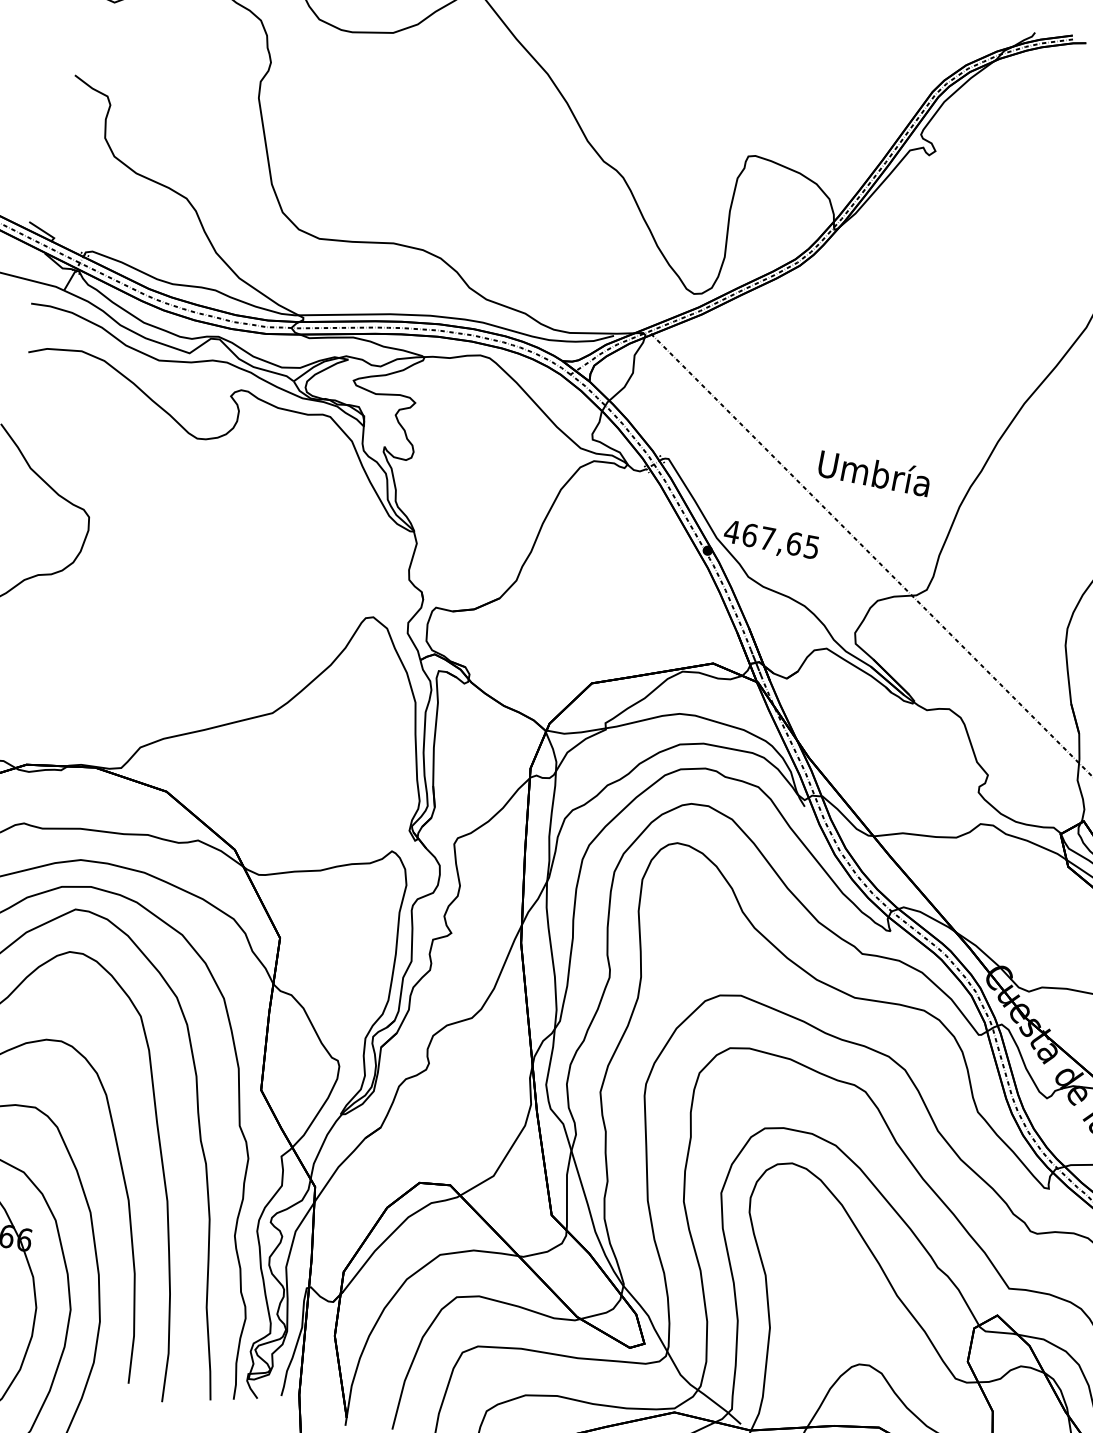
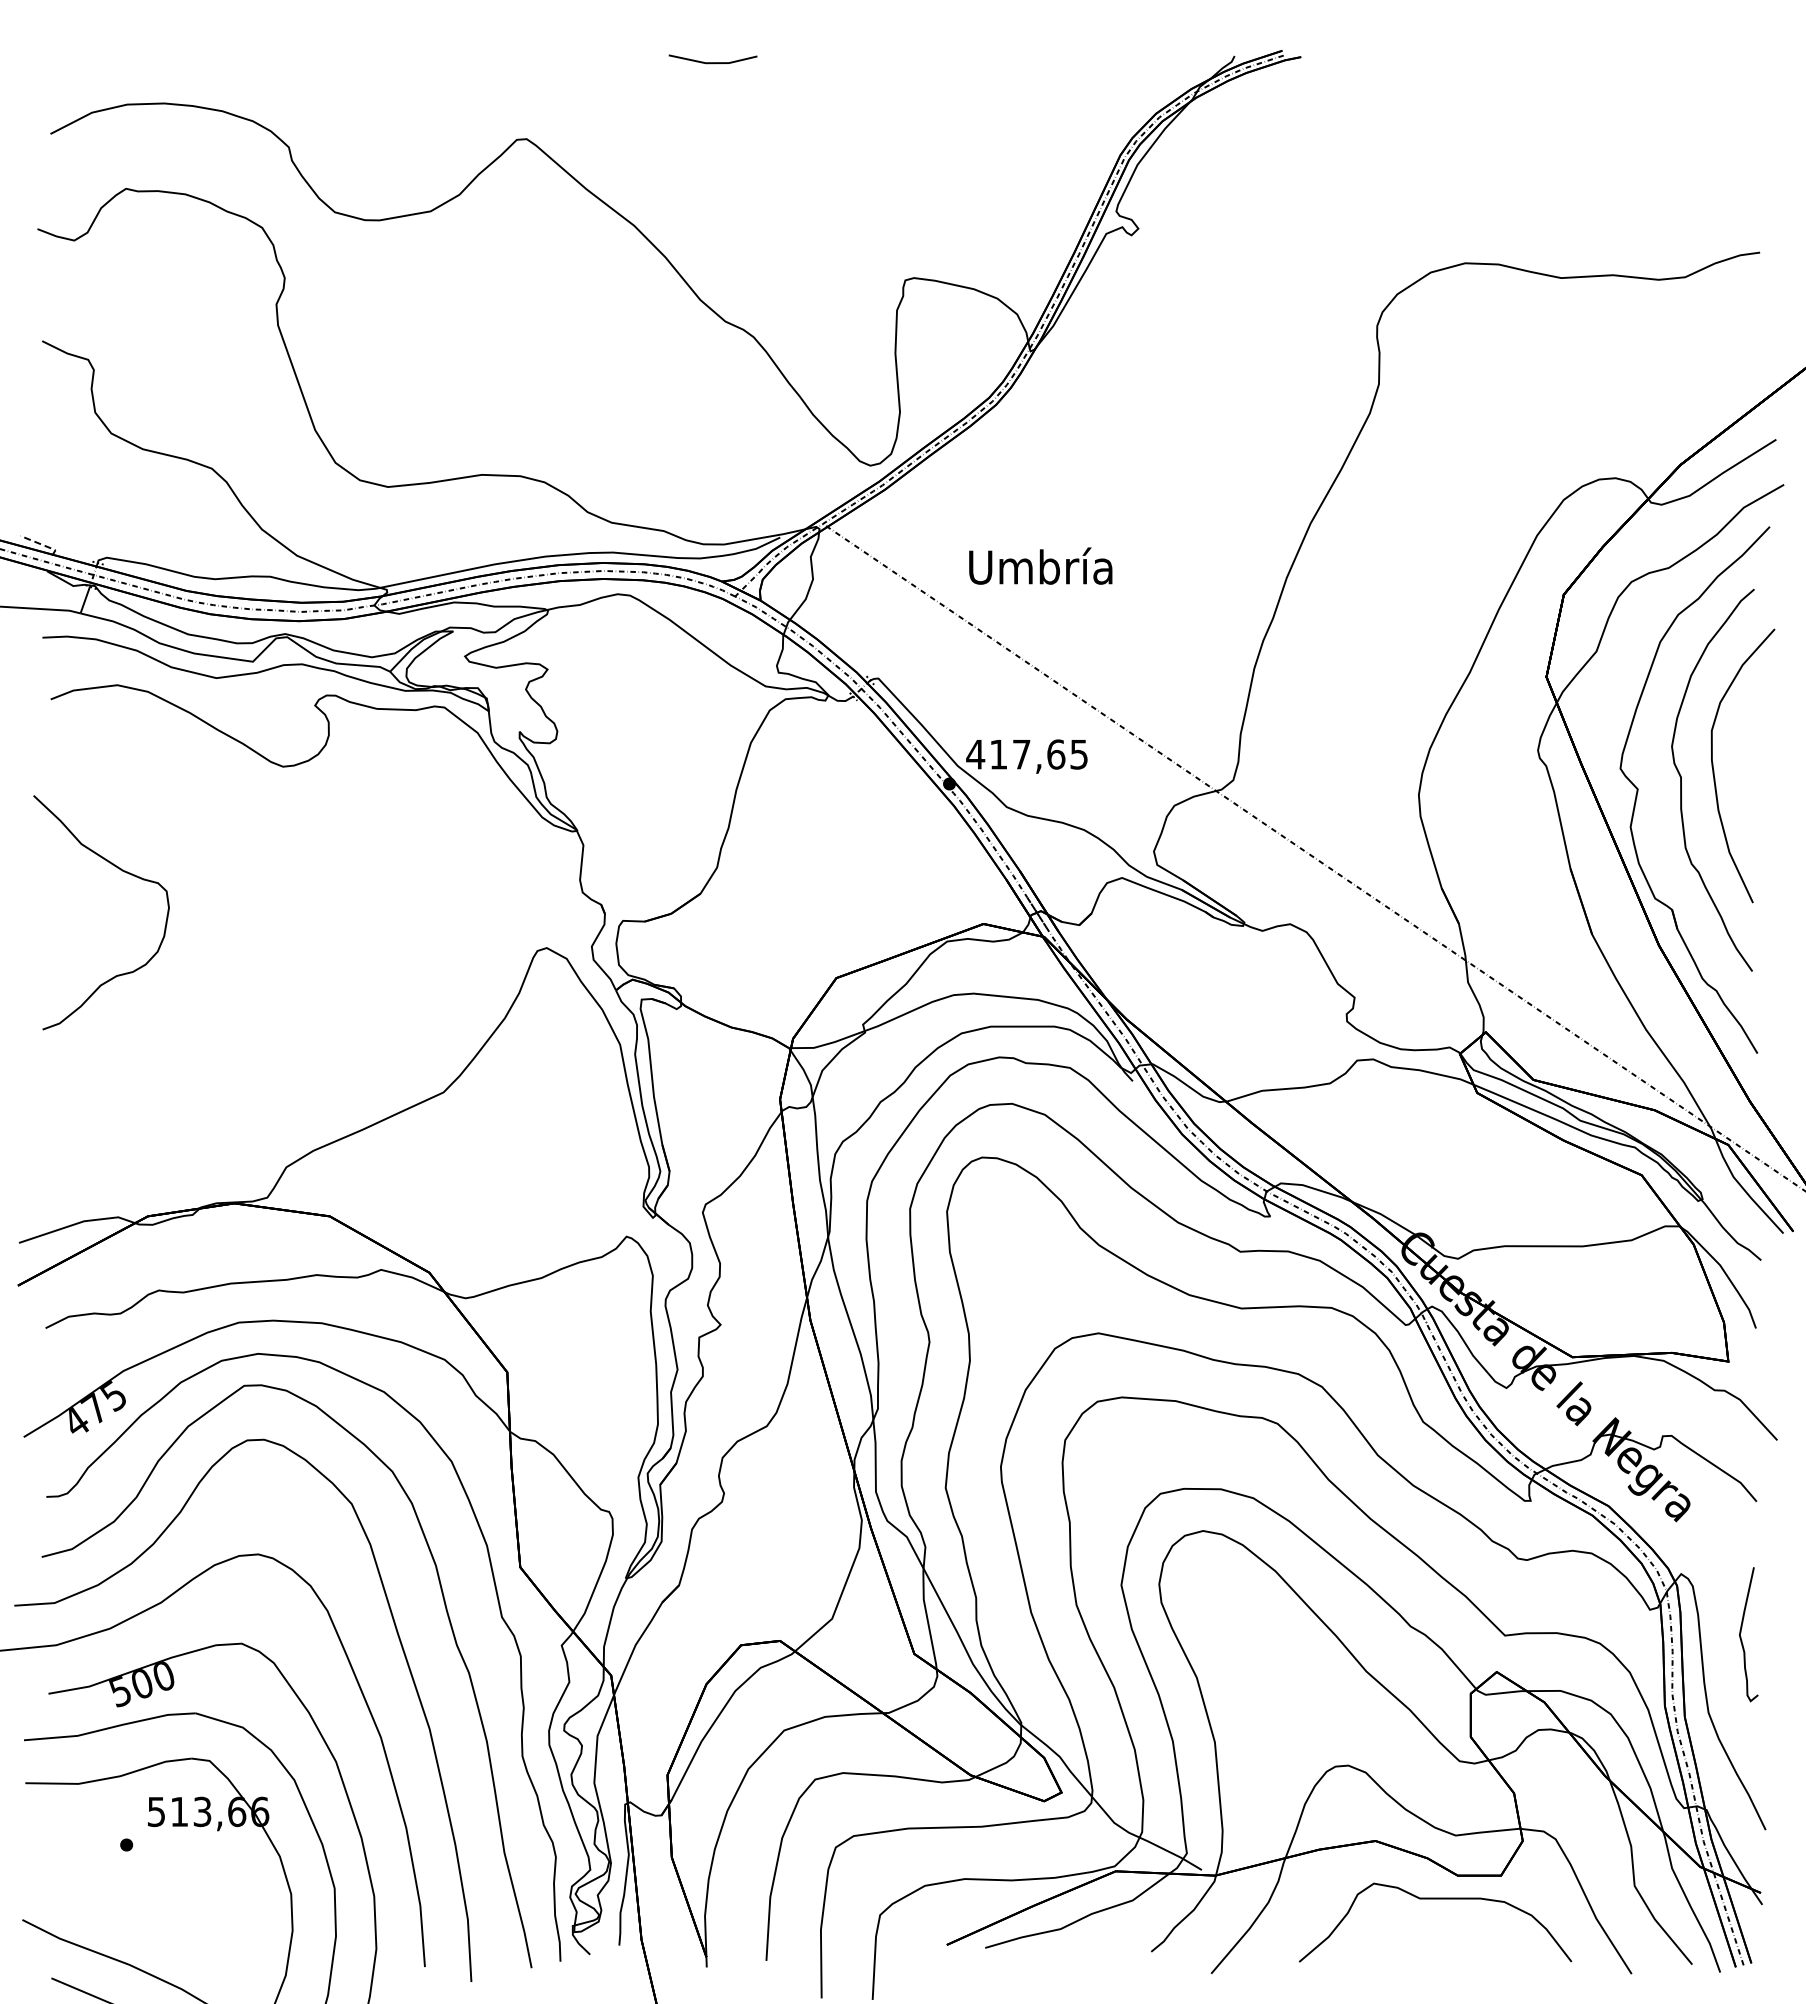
line: (44, 231) -> (41, 544), solid -> dashed
text: (874, 472) -> (1040, 565), moved
text: (749, 535) -> (998, 754), 467,65 -> 417,65

